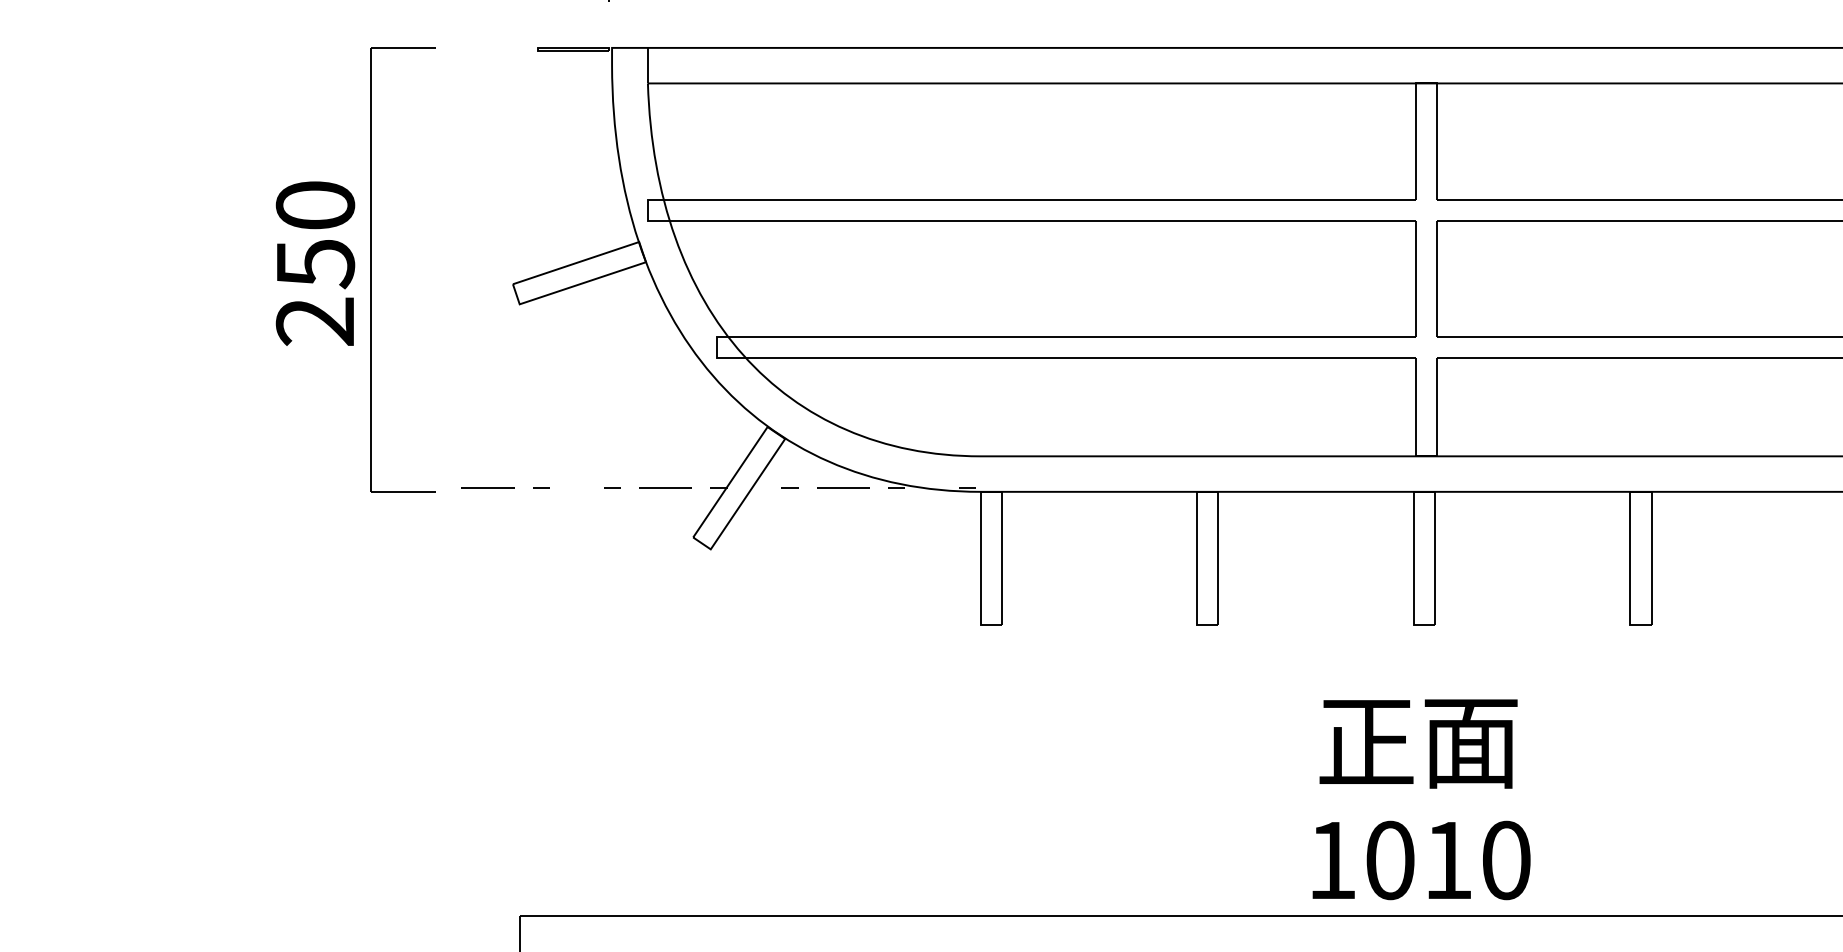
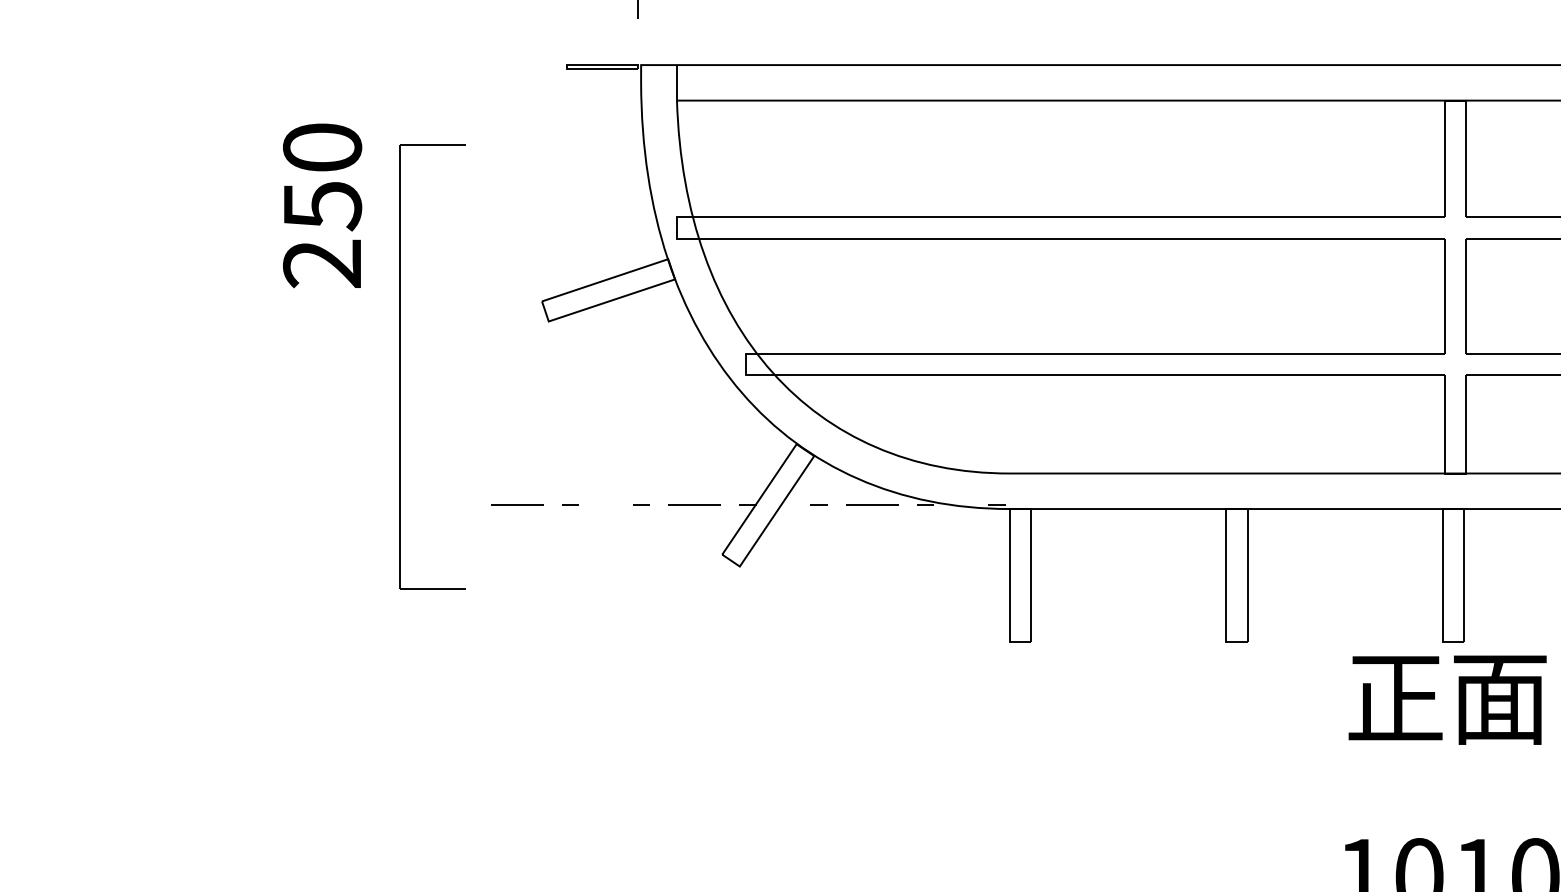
text: (315, 263) -> (322, 205), moved
part: (371, 269) -> (400, 366), moved
text: (1418, 743) -> (1447, 699), moved

